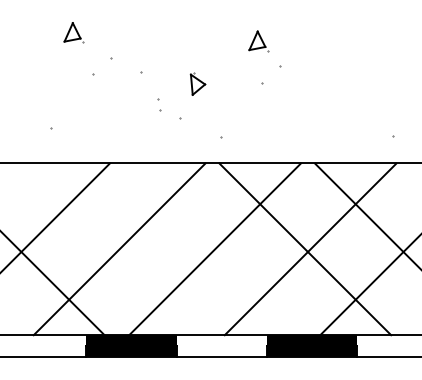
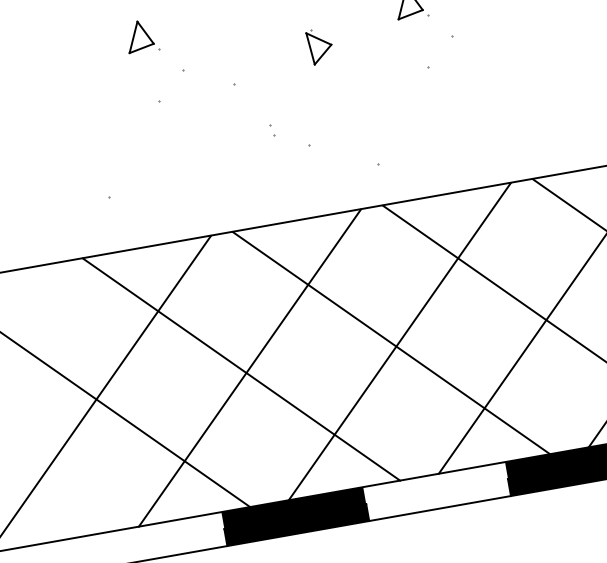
part: (73, 32) -> (141, 36), moved
part: (197, 83) -> (319, 45), moved
part: (159, 104) -> (272, 129), size x0.62
line: (114, 249) -> (241, 369), added
line: (209, 249) -> (391, 343), added

